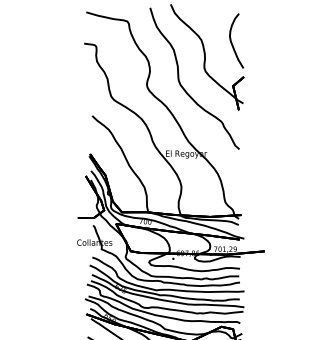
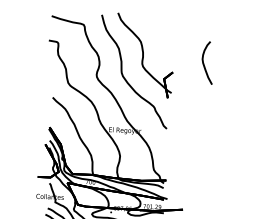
curve: (232, 42) -> (204, 63), moved

